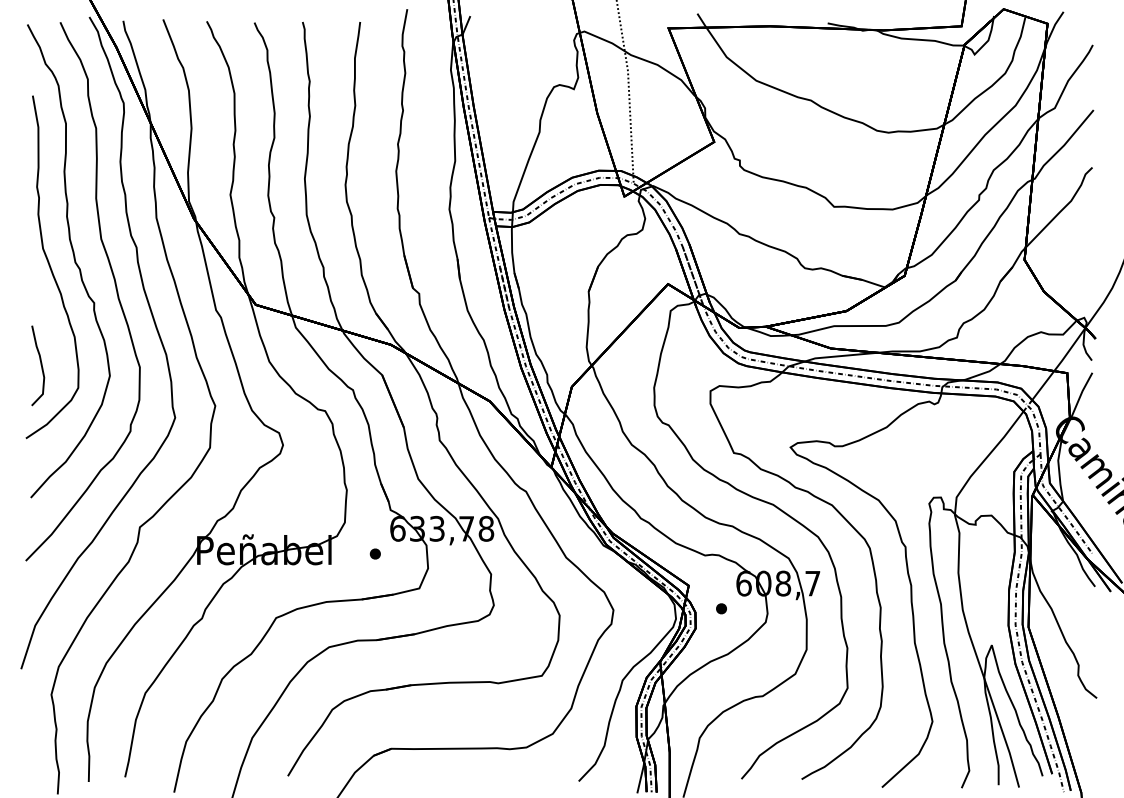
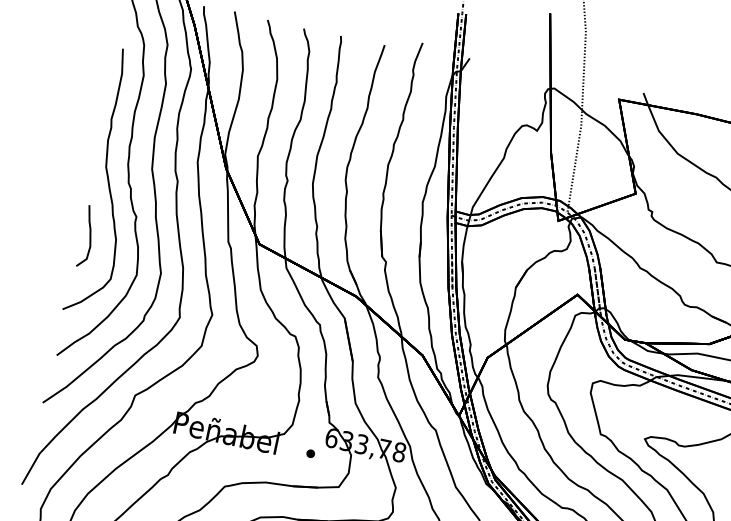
curve: (40, 365) -> (89, 236), moved

